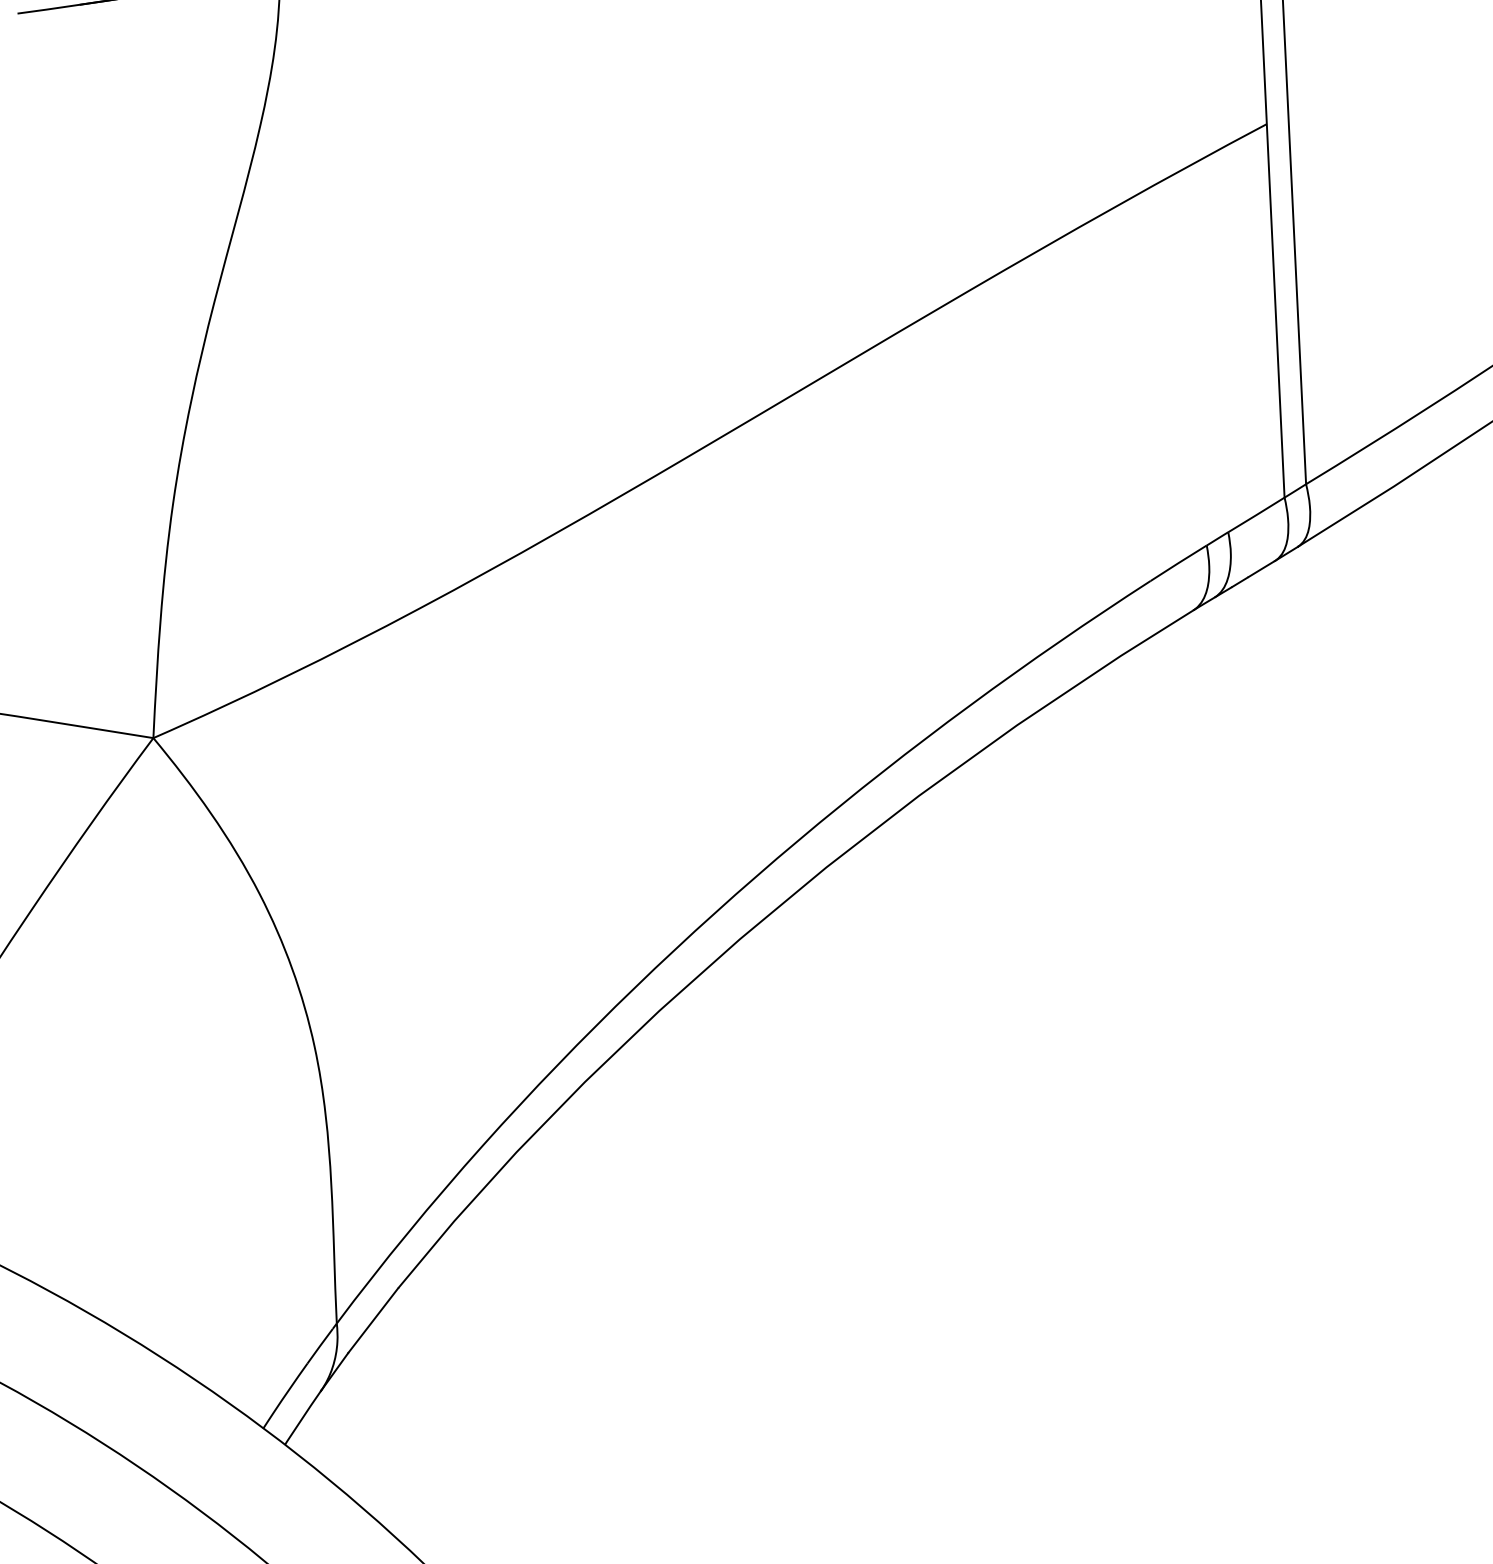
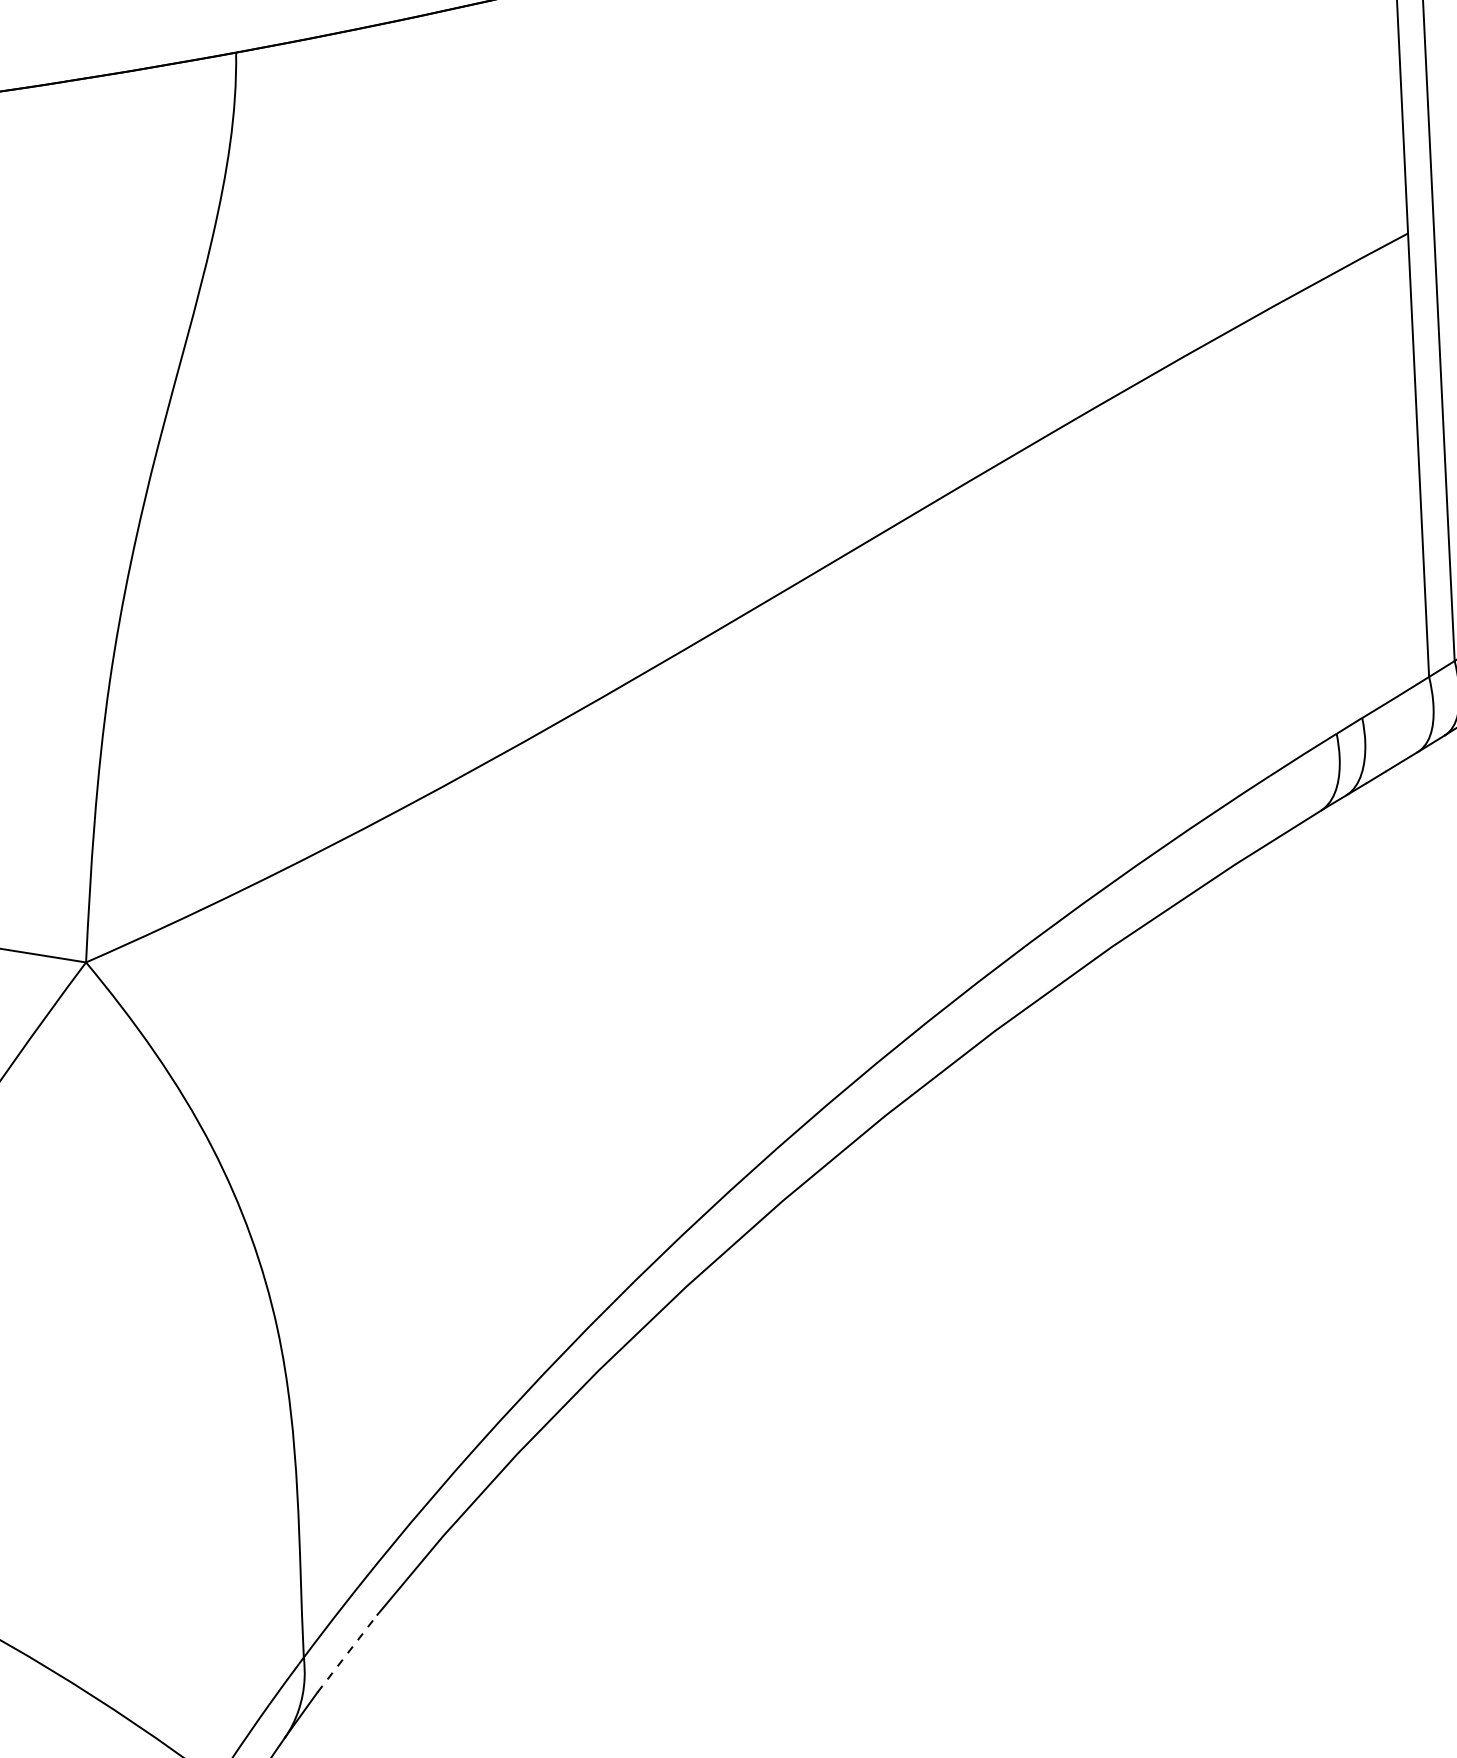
line: (373, 1320) -> (347, 1653), solid -> dashed

